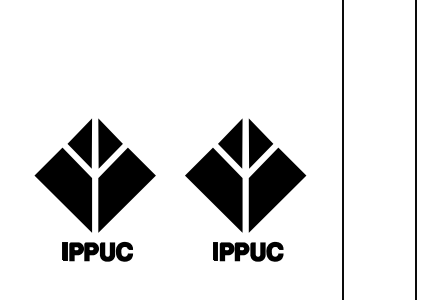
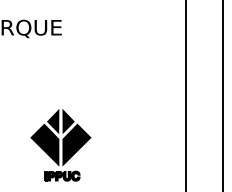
part: (244, 190) -> (136, 145), removed

